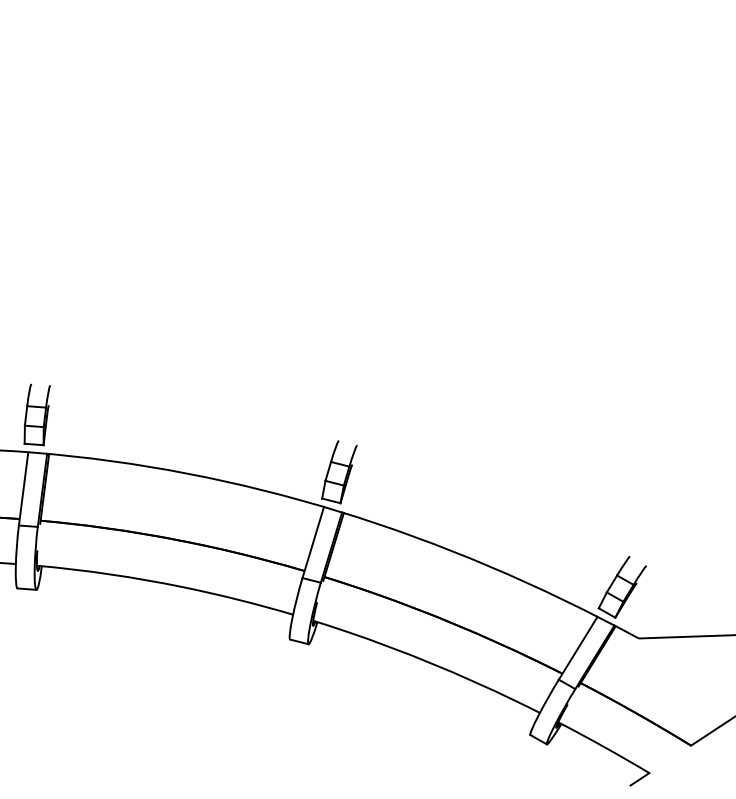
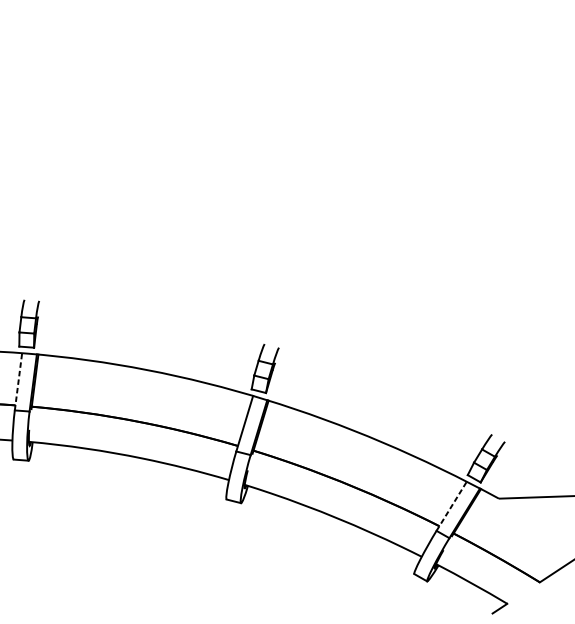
line: (23, 488) -> (18, 381), solid -> dashed
line: (578, 648) -> (451, 506), solid -> dashed

